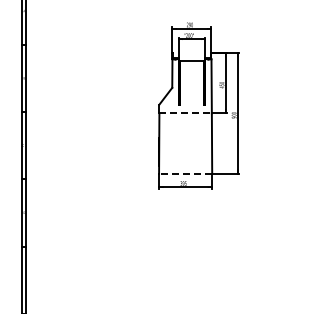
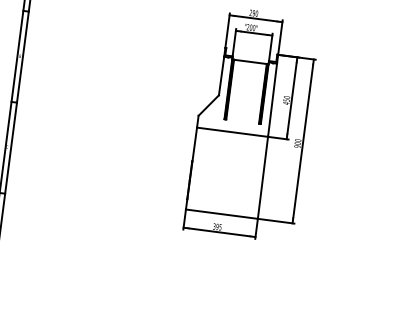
line: (186, 113) -> (233, 132), dashed -> solid
line: (185, 173) -> (221, 213), dashed -> solid

